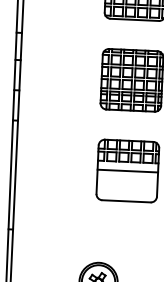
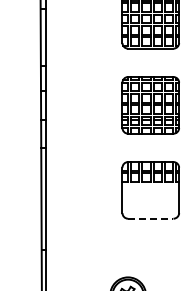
line: (127, 171) -> (150, 190), removed
line: (126, 201) -> (150, 218), solid -> dashed

